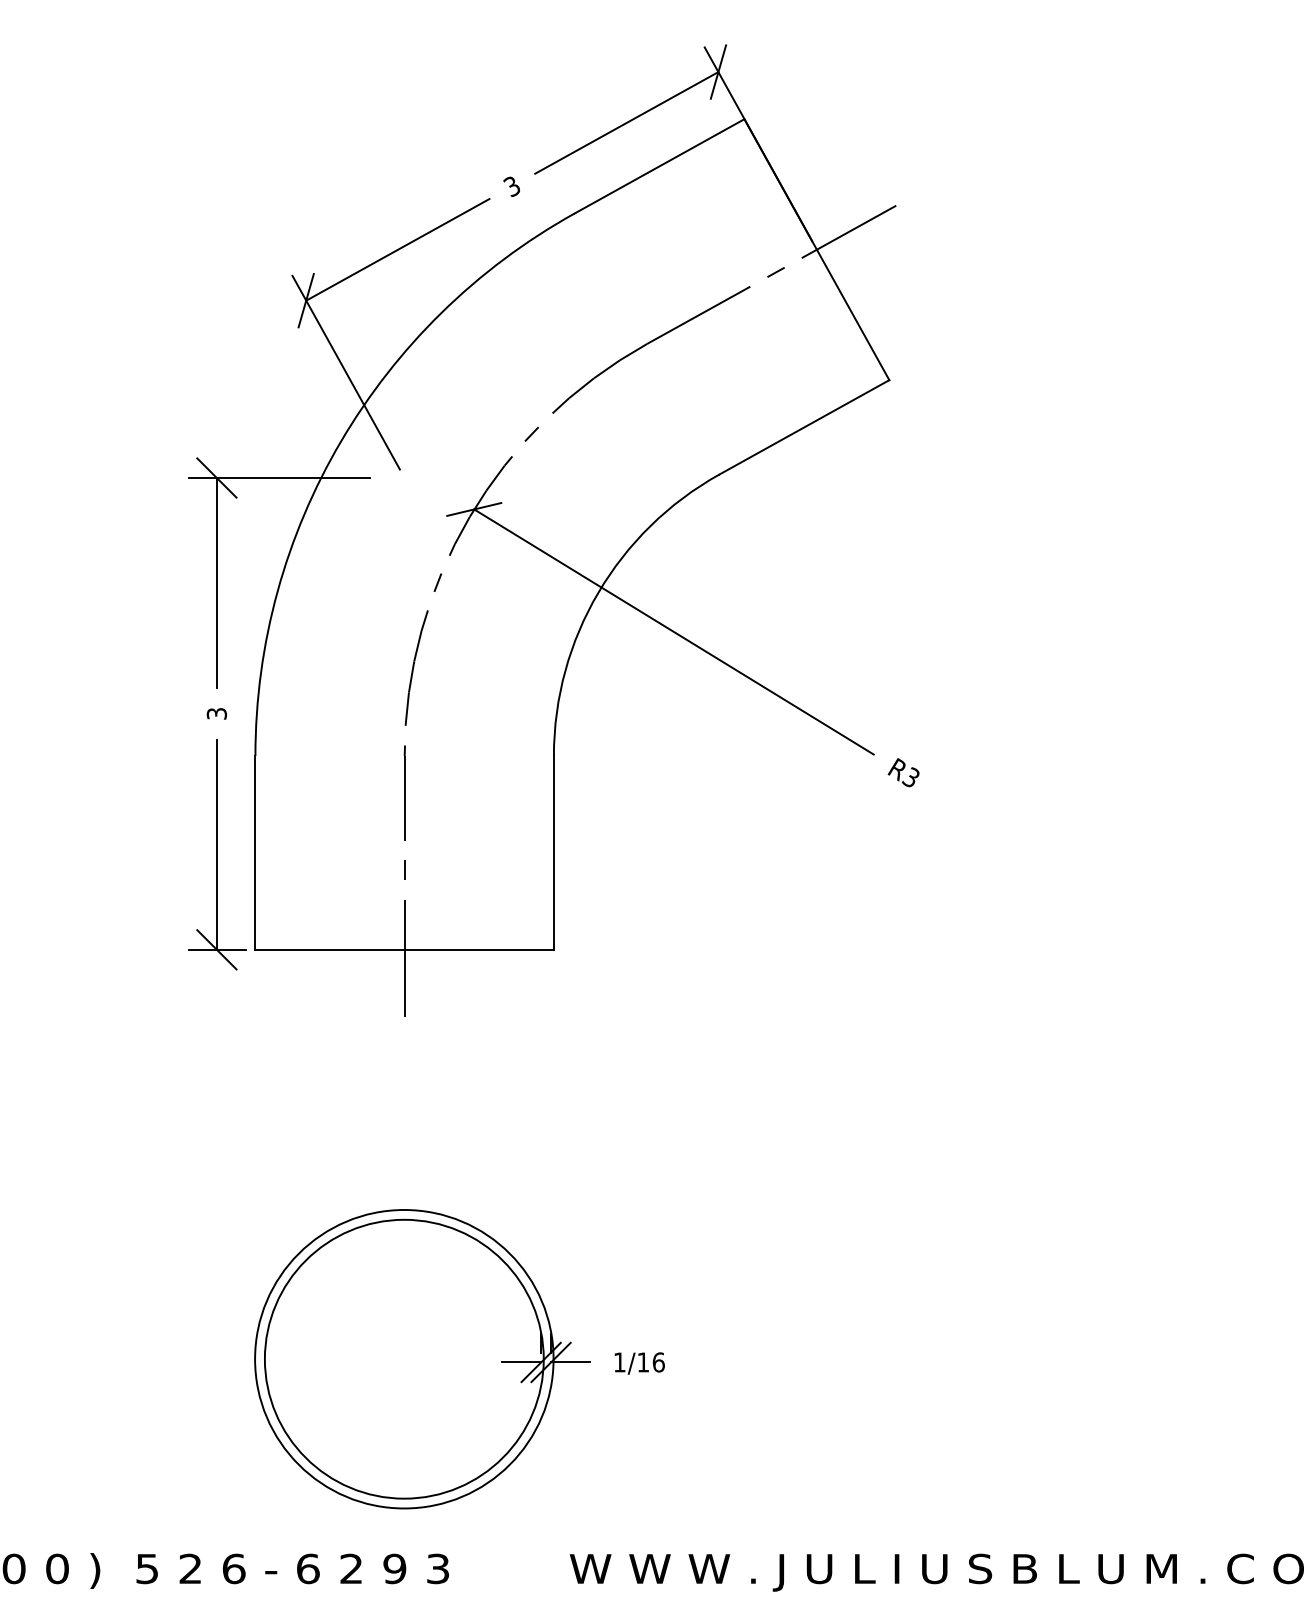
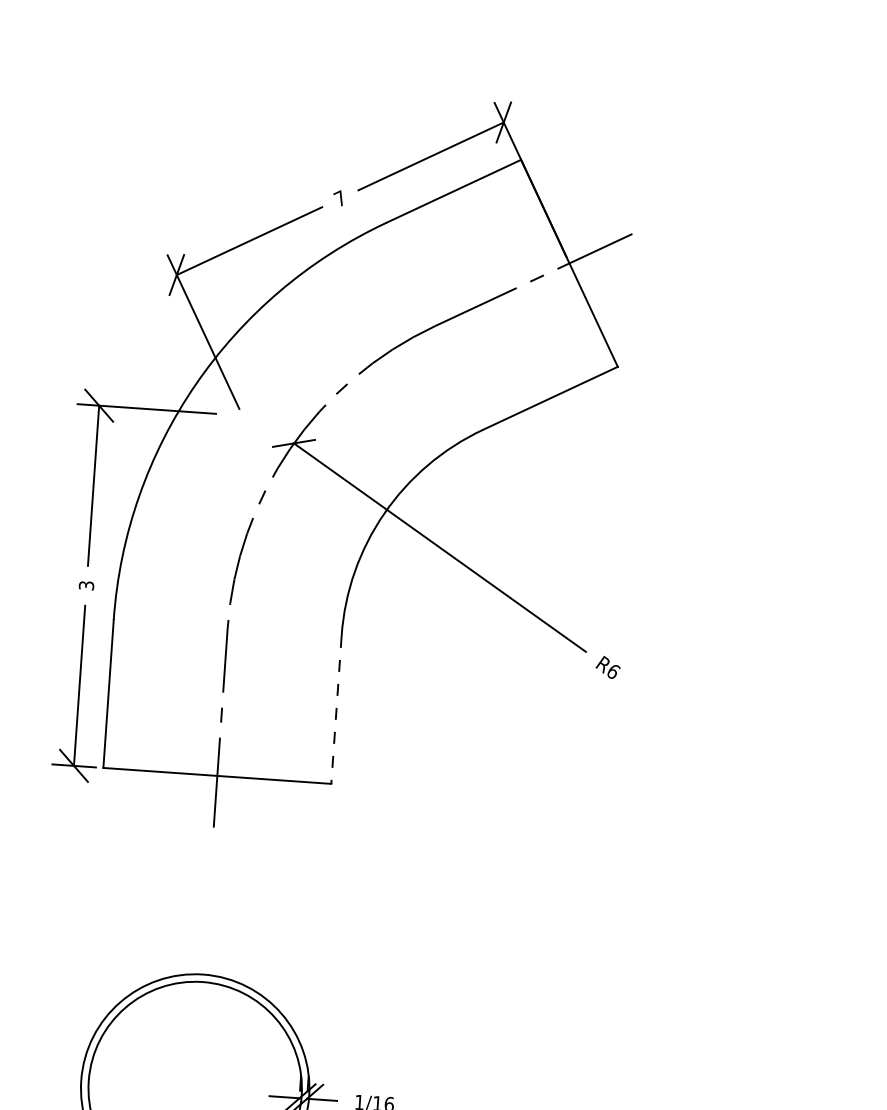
text: (511, 185) -> (339, 198), 3 -> 7
text: (911, 777) -> (613, 671), R3 -> R6
line: (553, 852) -> (336, 709), solid -> dashed

